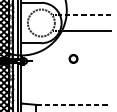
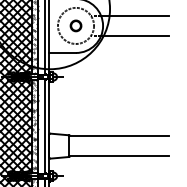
line: (85, 15) -> (134, 15), dashed -> solid
part: (73, 58) -> (75, 25), moved
line: (73, 105) -> (119, 135), dashed -> solid

